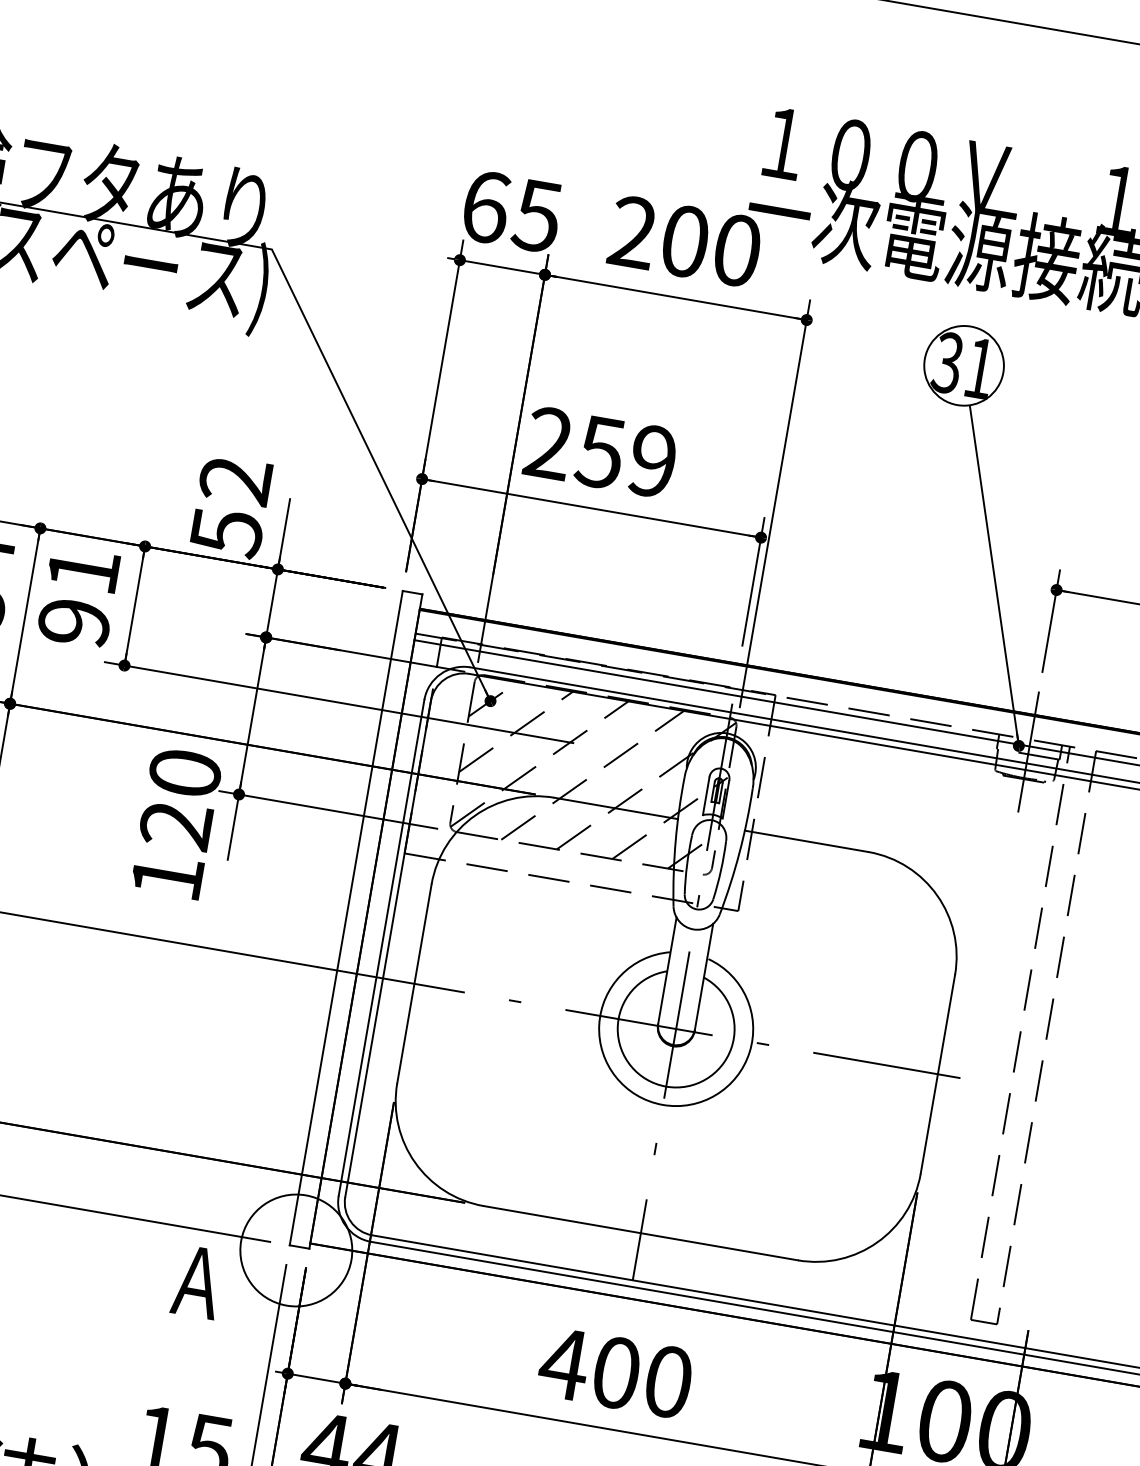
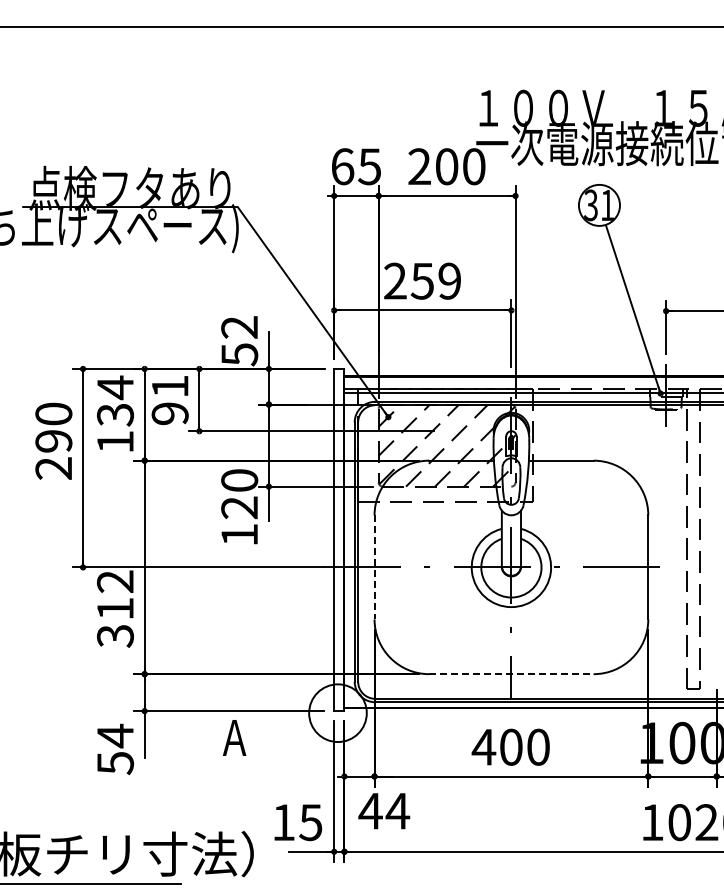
line: (414, 983) -> (374, 567), solid -> dashed
line: (640, 1233) -> (511, 674), solid -> dashed
text: (197, 1281) -> (234, 737), moved

